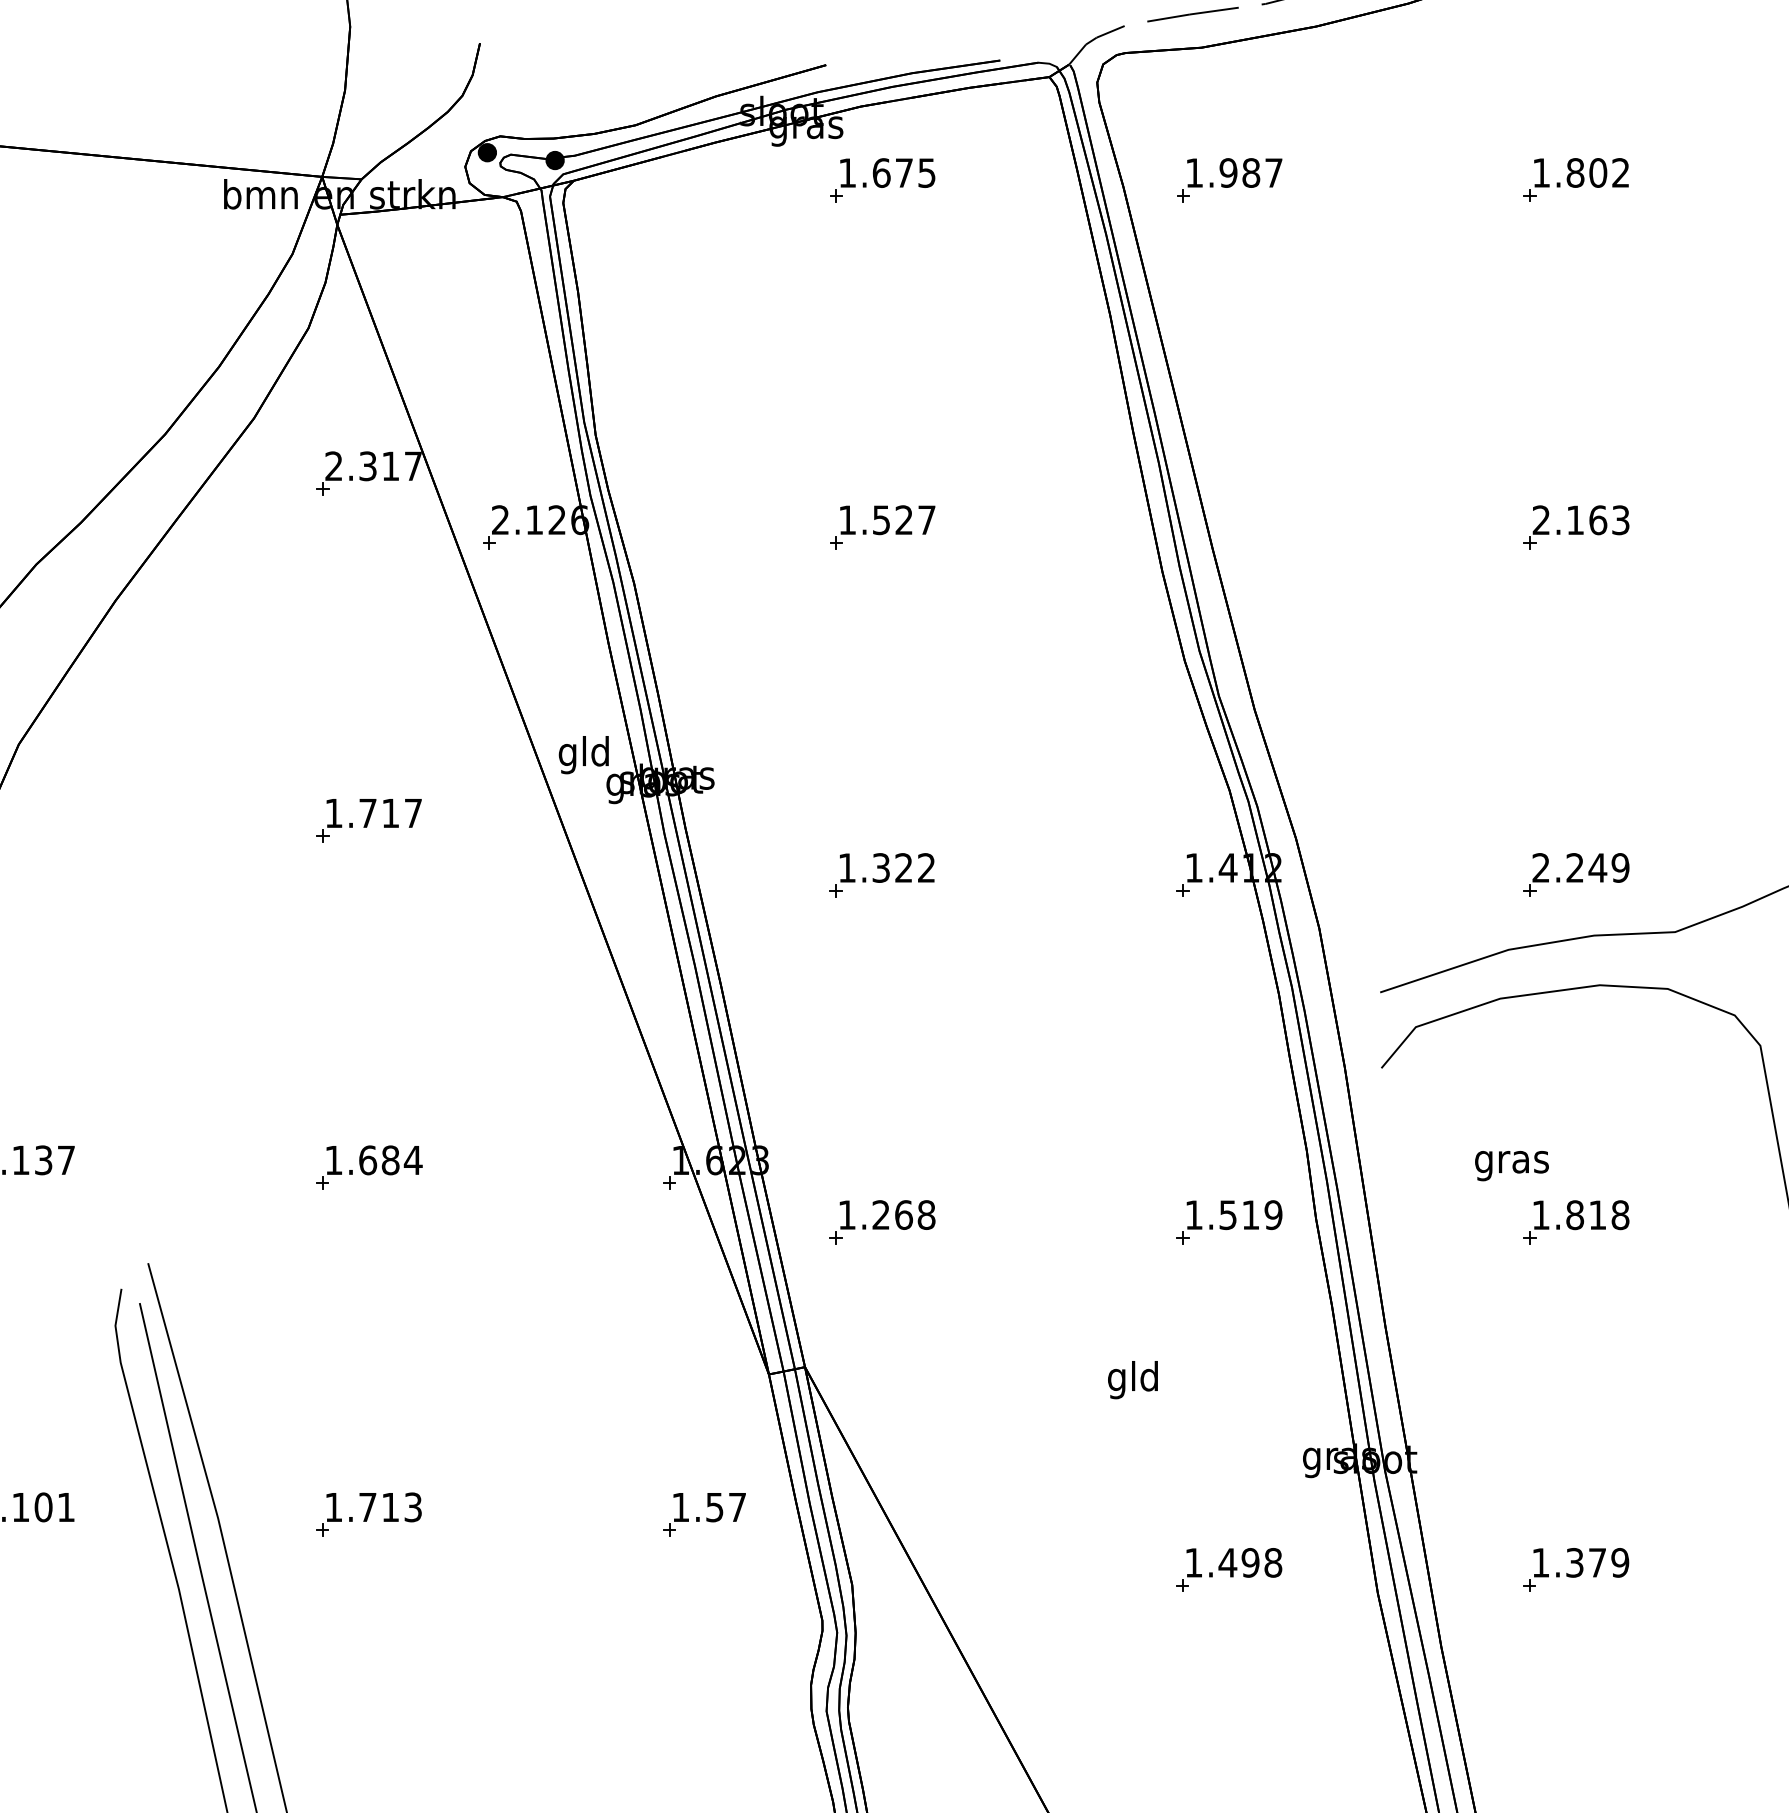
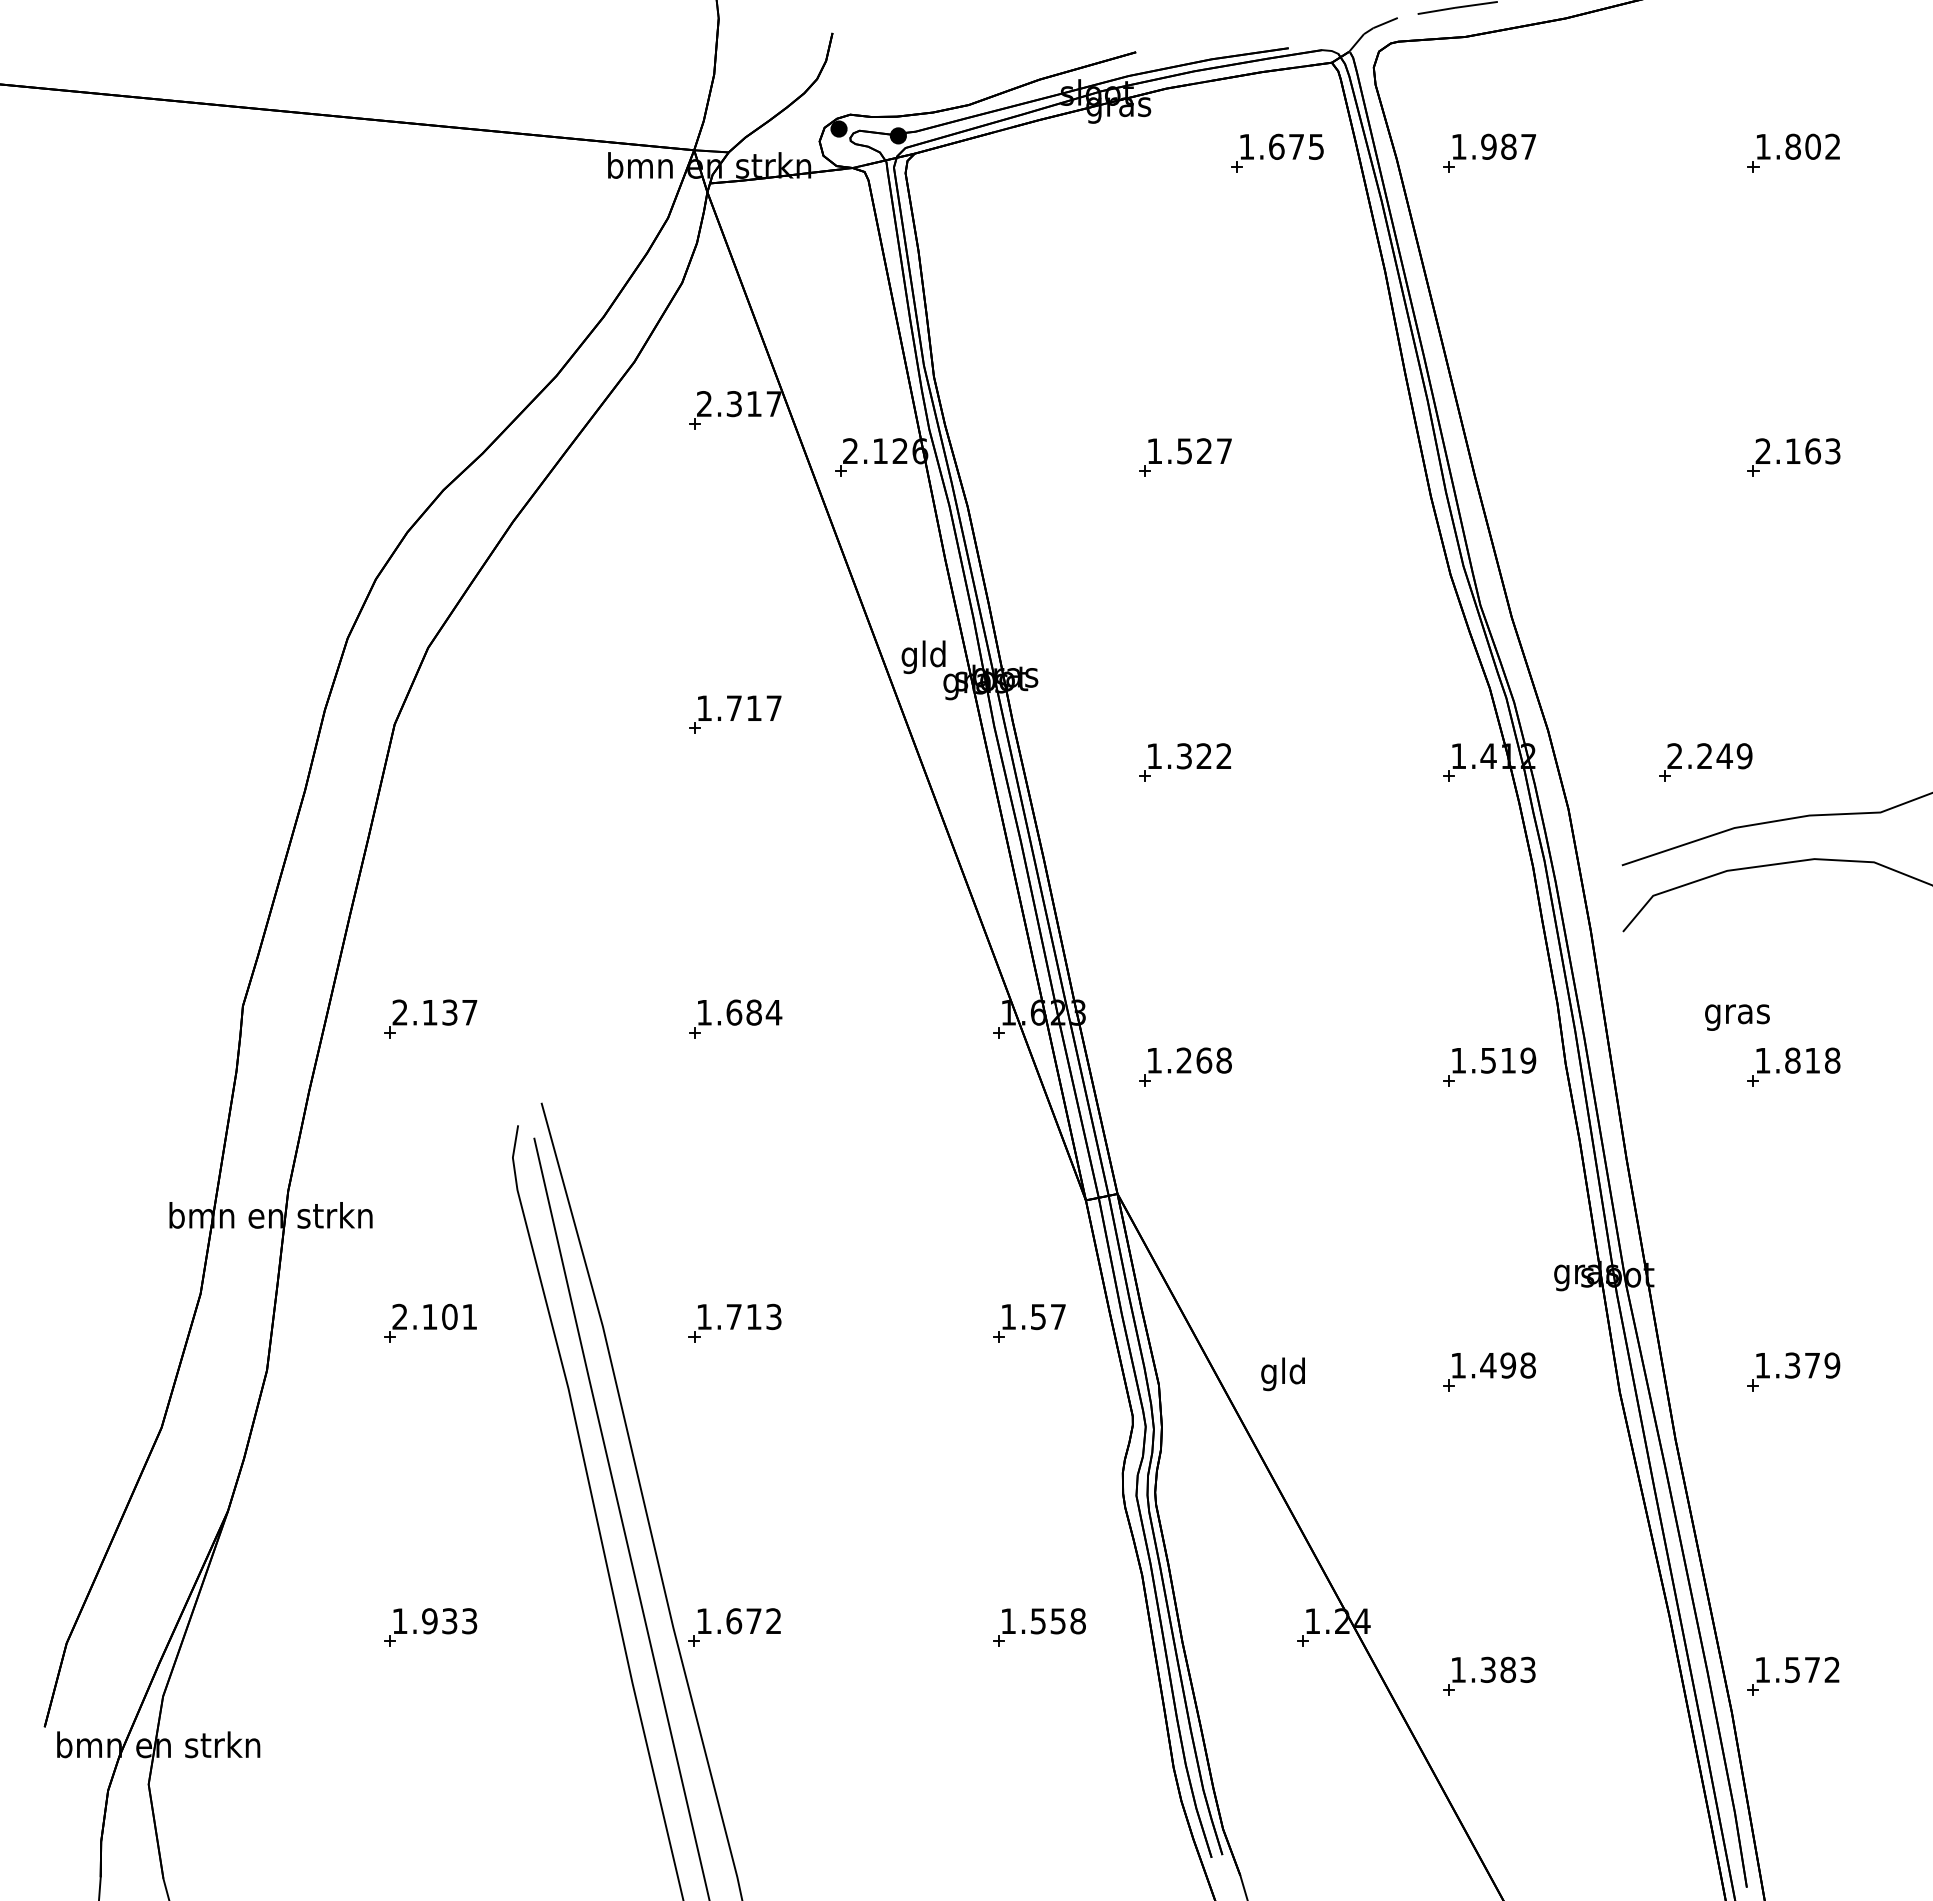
part: (882, 179) -> (1277, 152), moved
part: (1575, 875) -> (1705, 762), moved
text: (1132, 1380) -> (1282, 1374), moved

